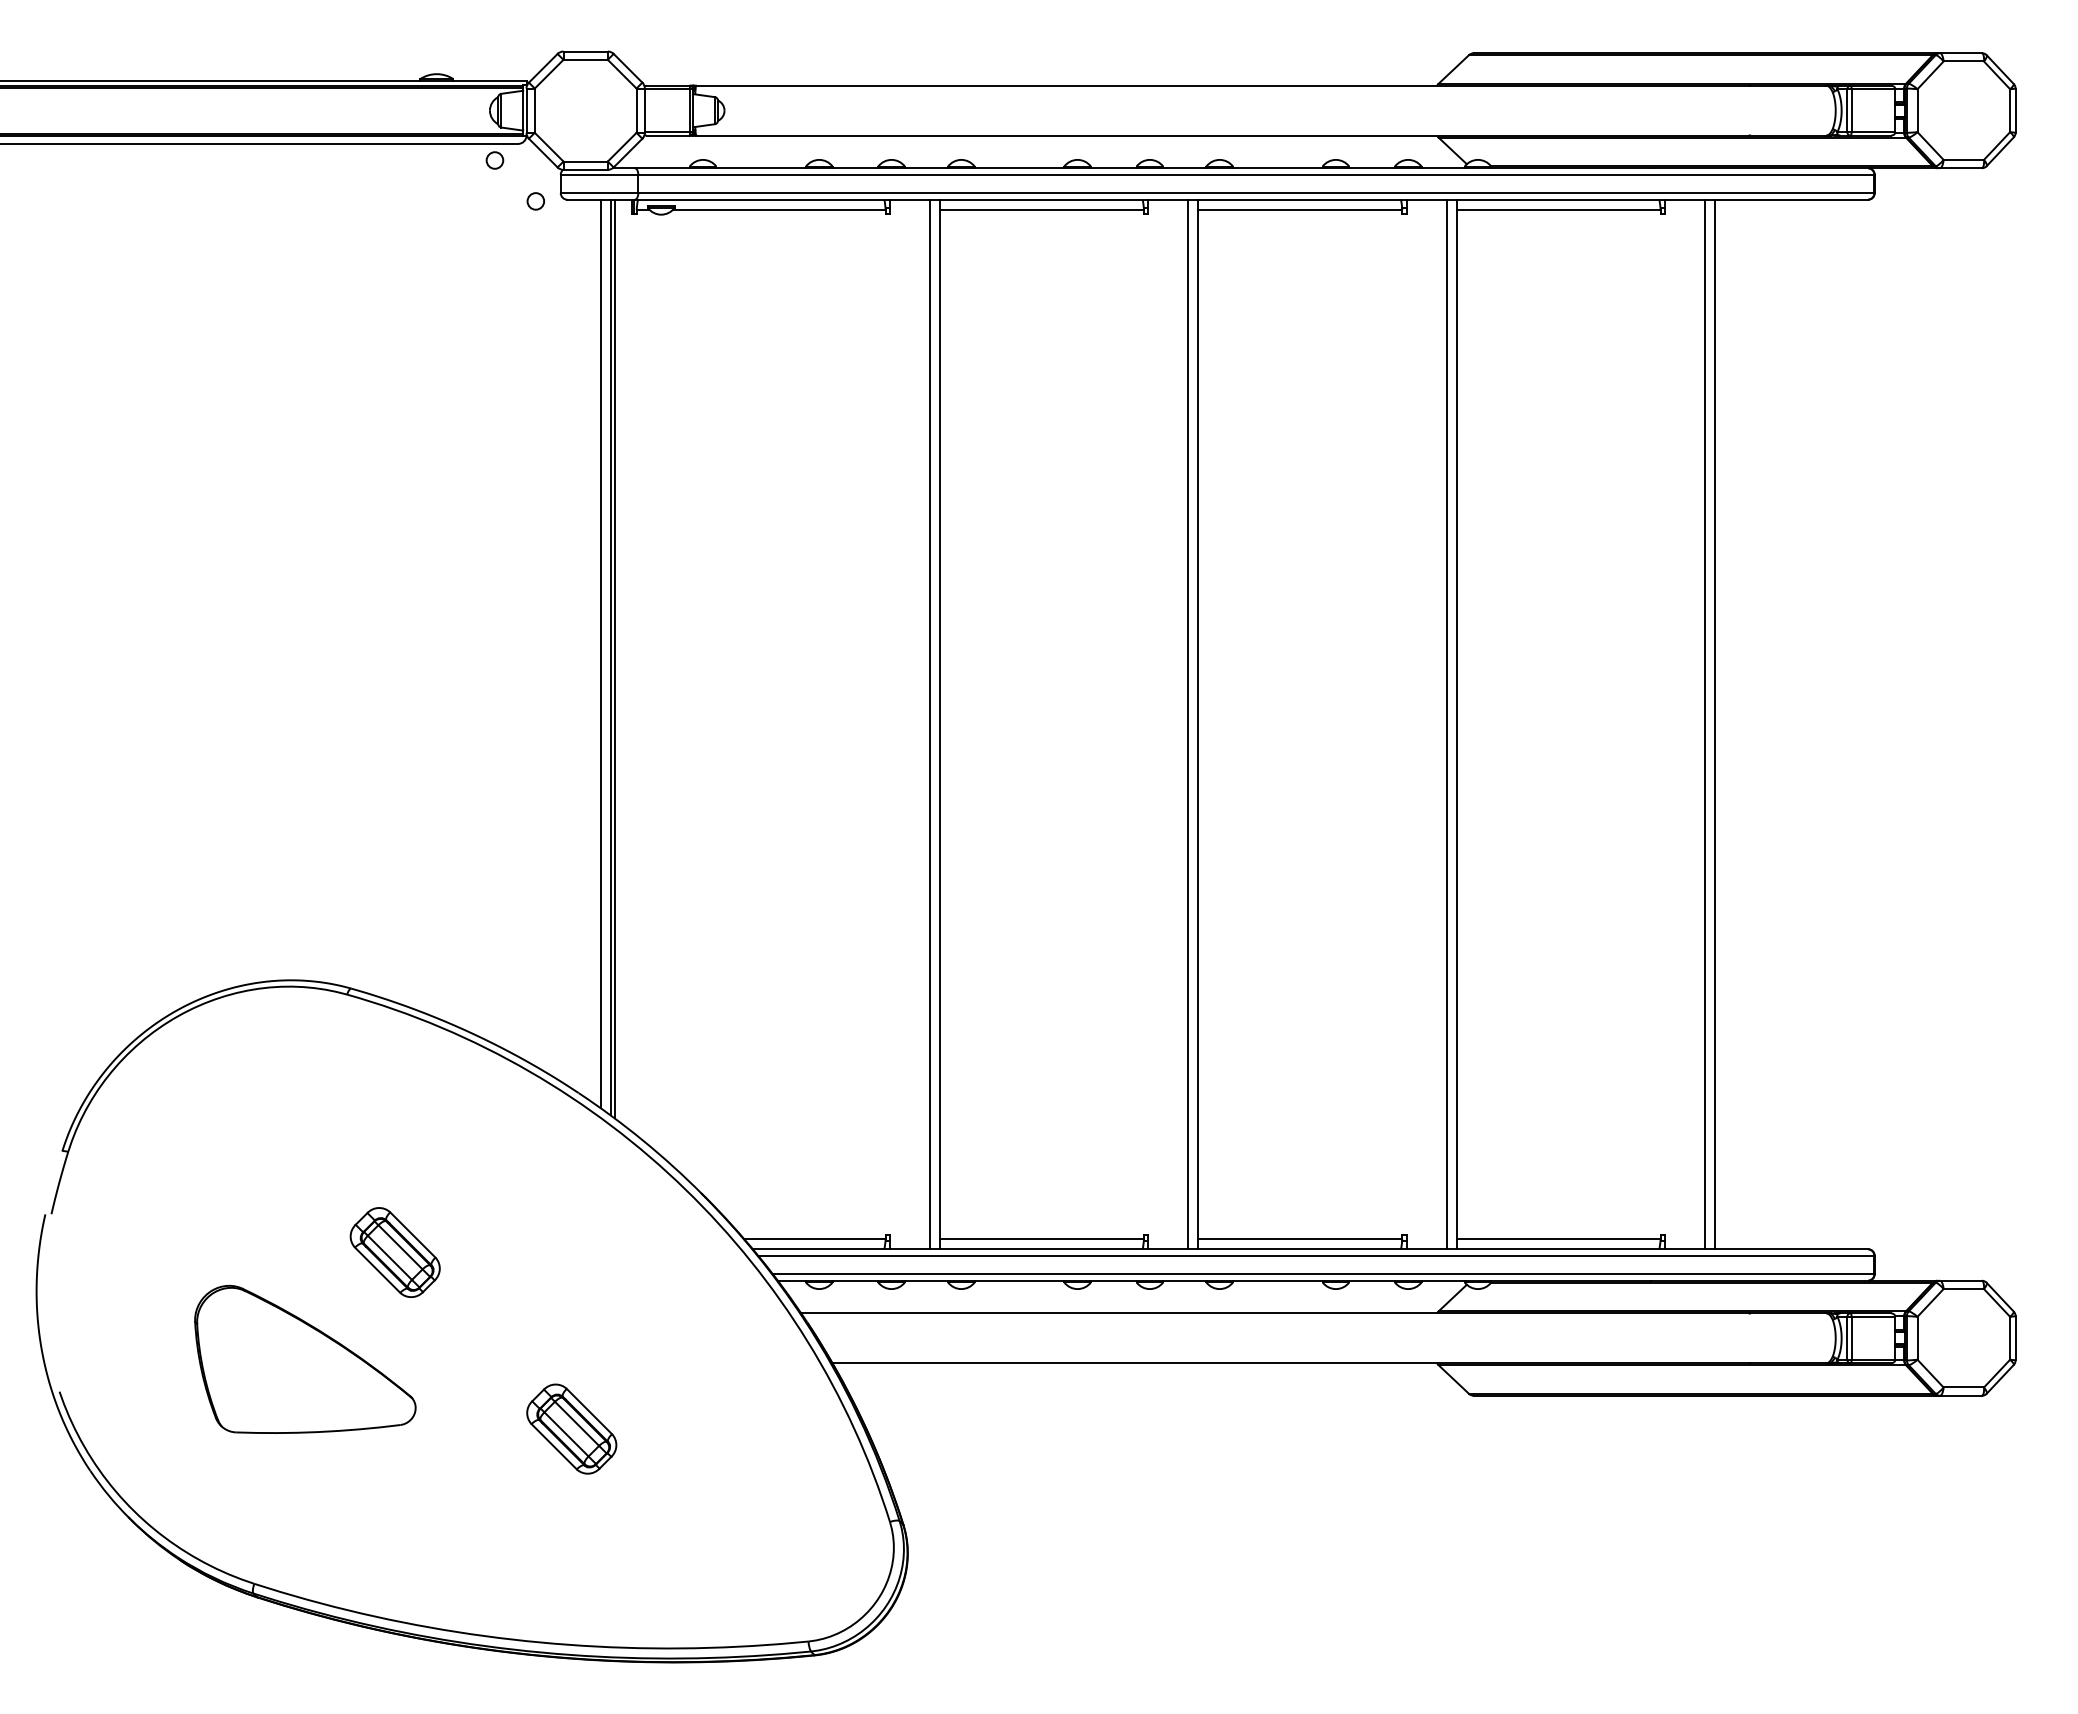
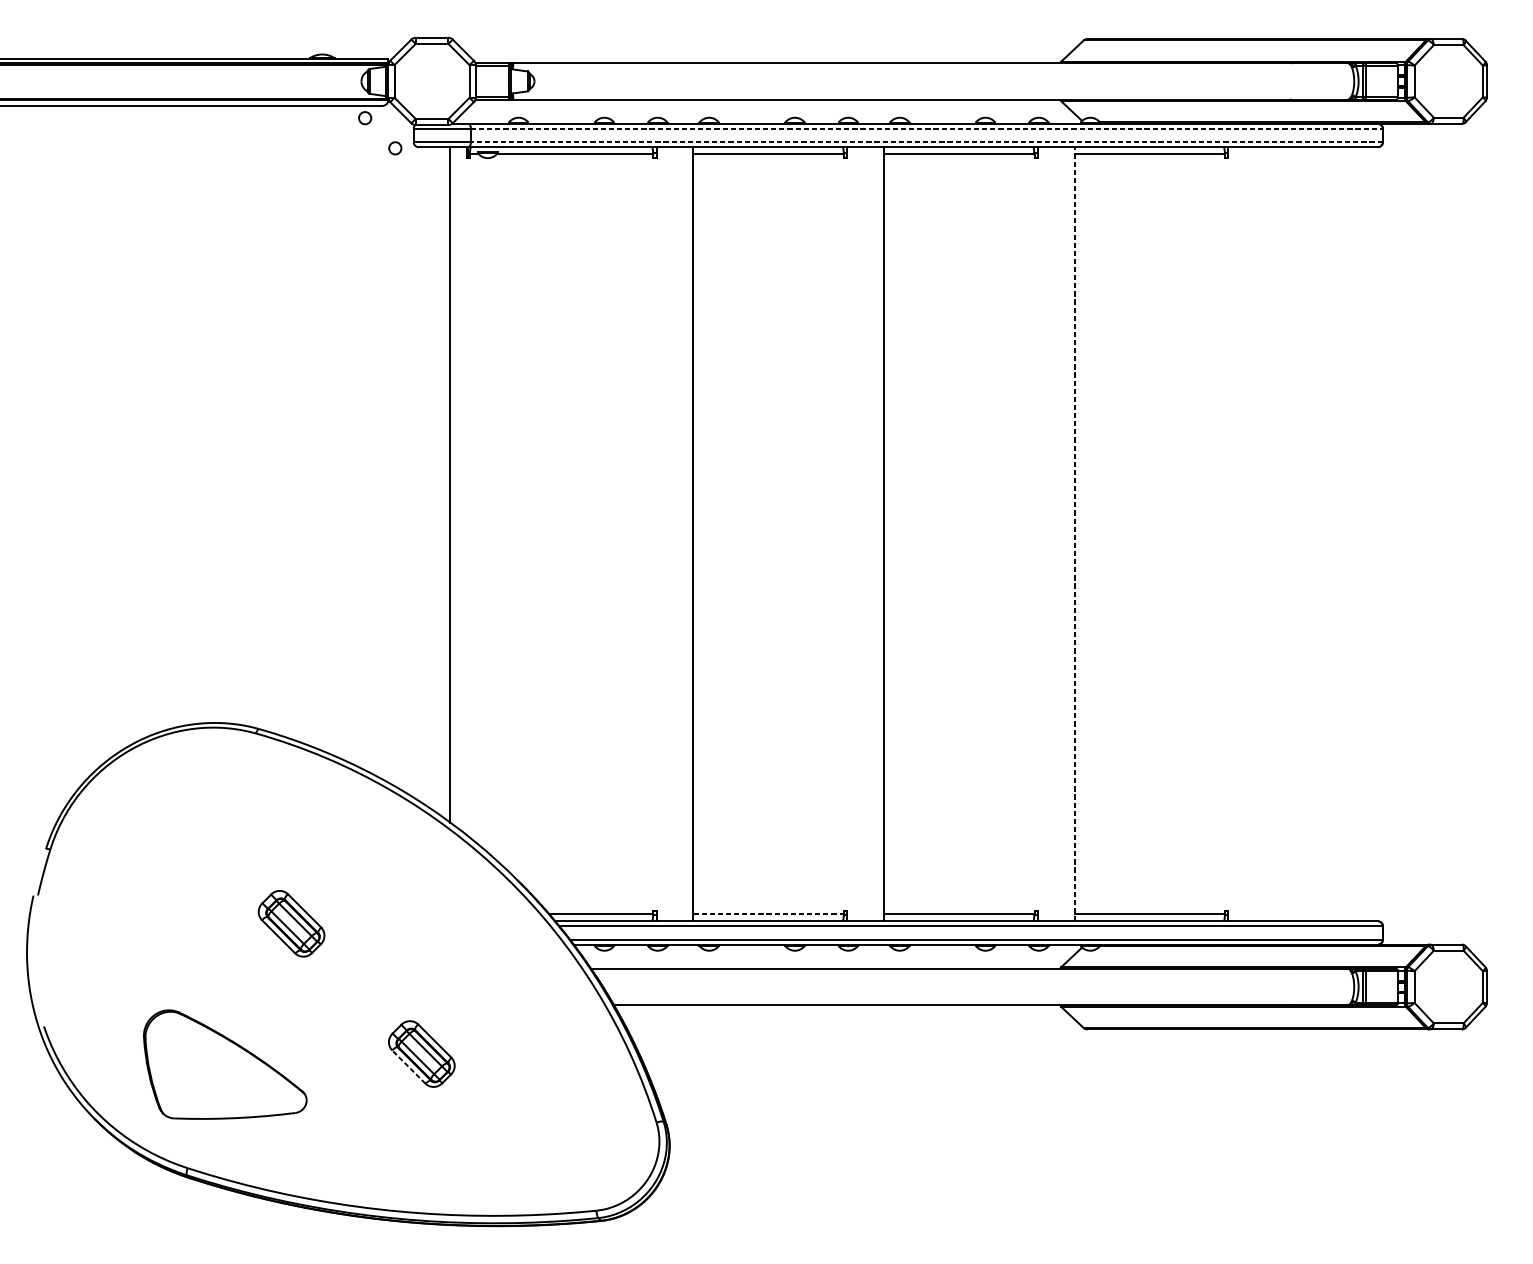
line: (1256, 174) -> (926, 128), solid -> dashed
line: (1256, 193) -> (926, 142), solid -> dashed
line: (600, 653) -> (443, 481), removed
line: (614, 658) -> (453, 485), removed
line: (930, 724) -> (686, 534), removed
line: (1188, 724) -> (876, 534), removed
line: (1446, 724) -> (1067, 534), removed
line: (1456, 724) -> (1074, 534), solid -> dashed
line: (1704, 724) -> (1257, 534), removed
line: (1714, 724) -> (1264, 534), removed
line: (1042, 1239) -> (769, 914), solid -> dashed
part: (305, 1358) -> (225, 1063), moved
line: (554, 1446) -> (409, 1066), solid -> dashed

